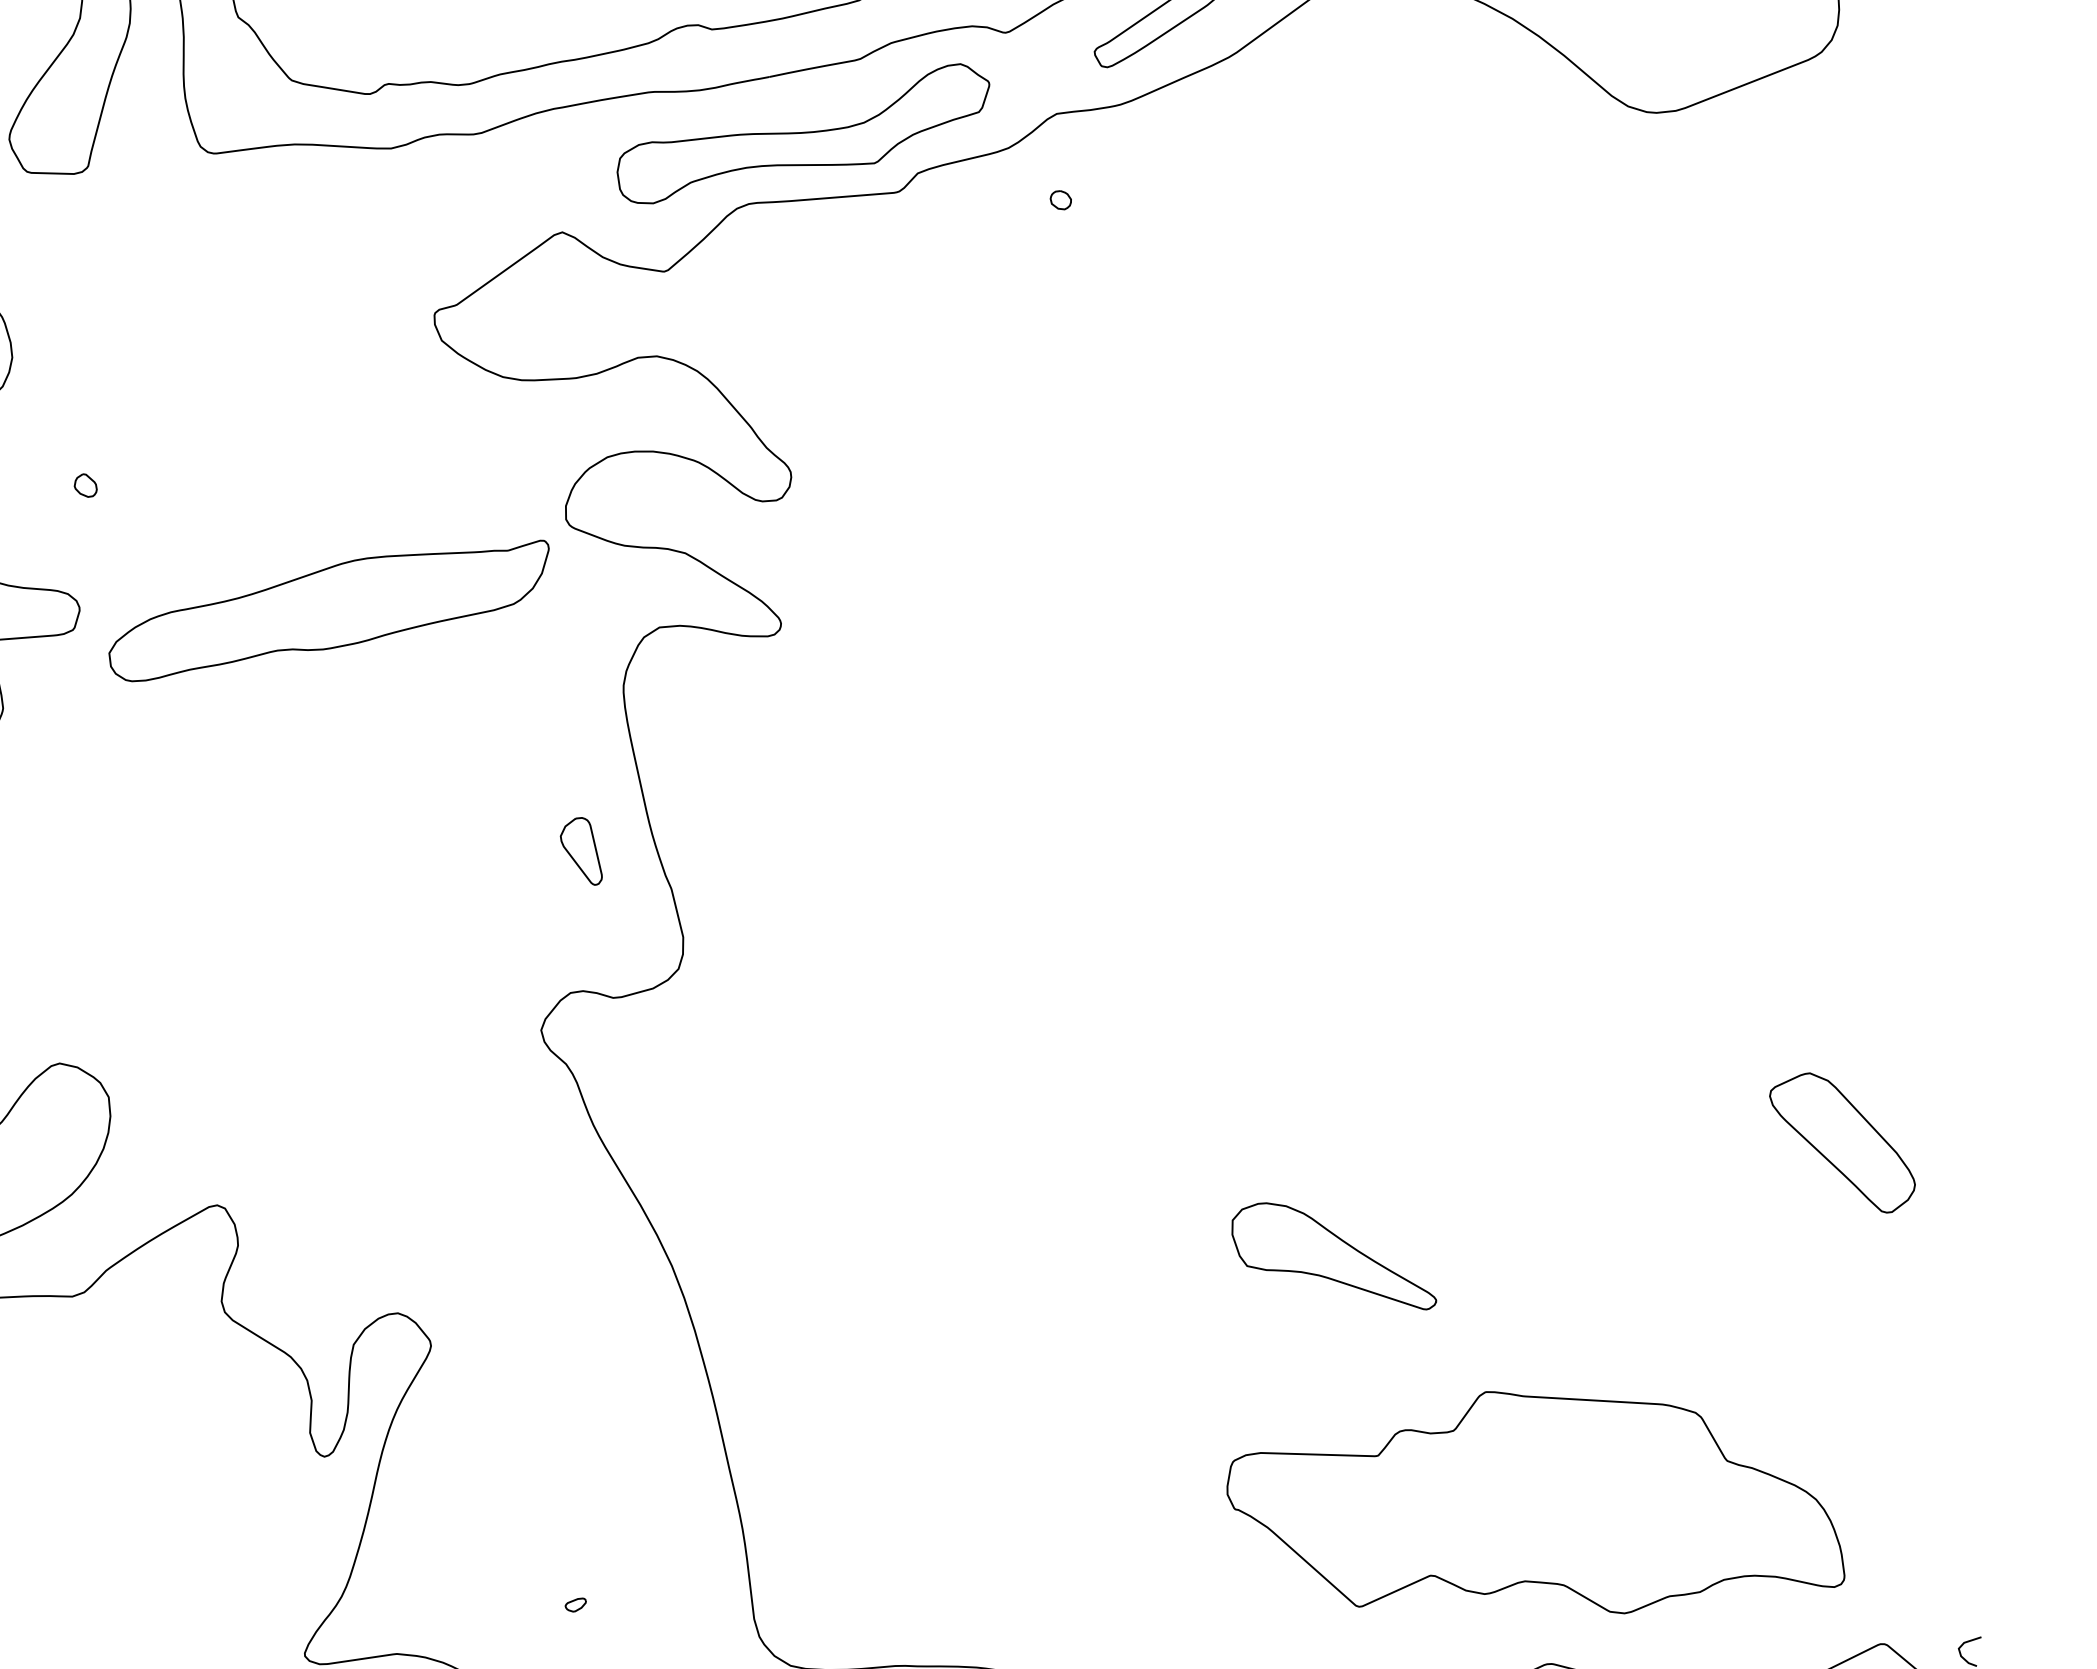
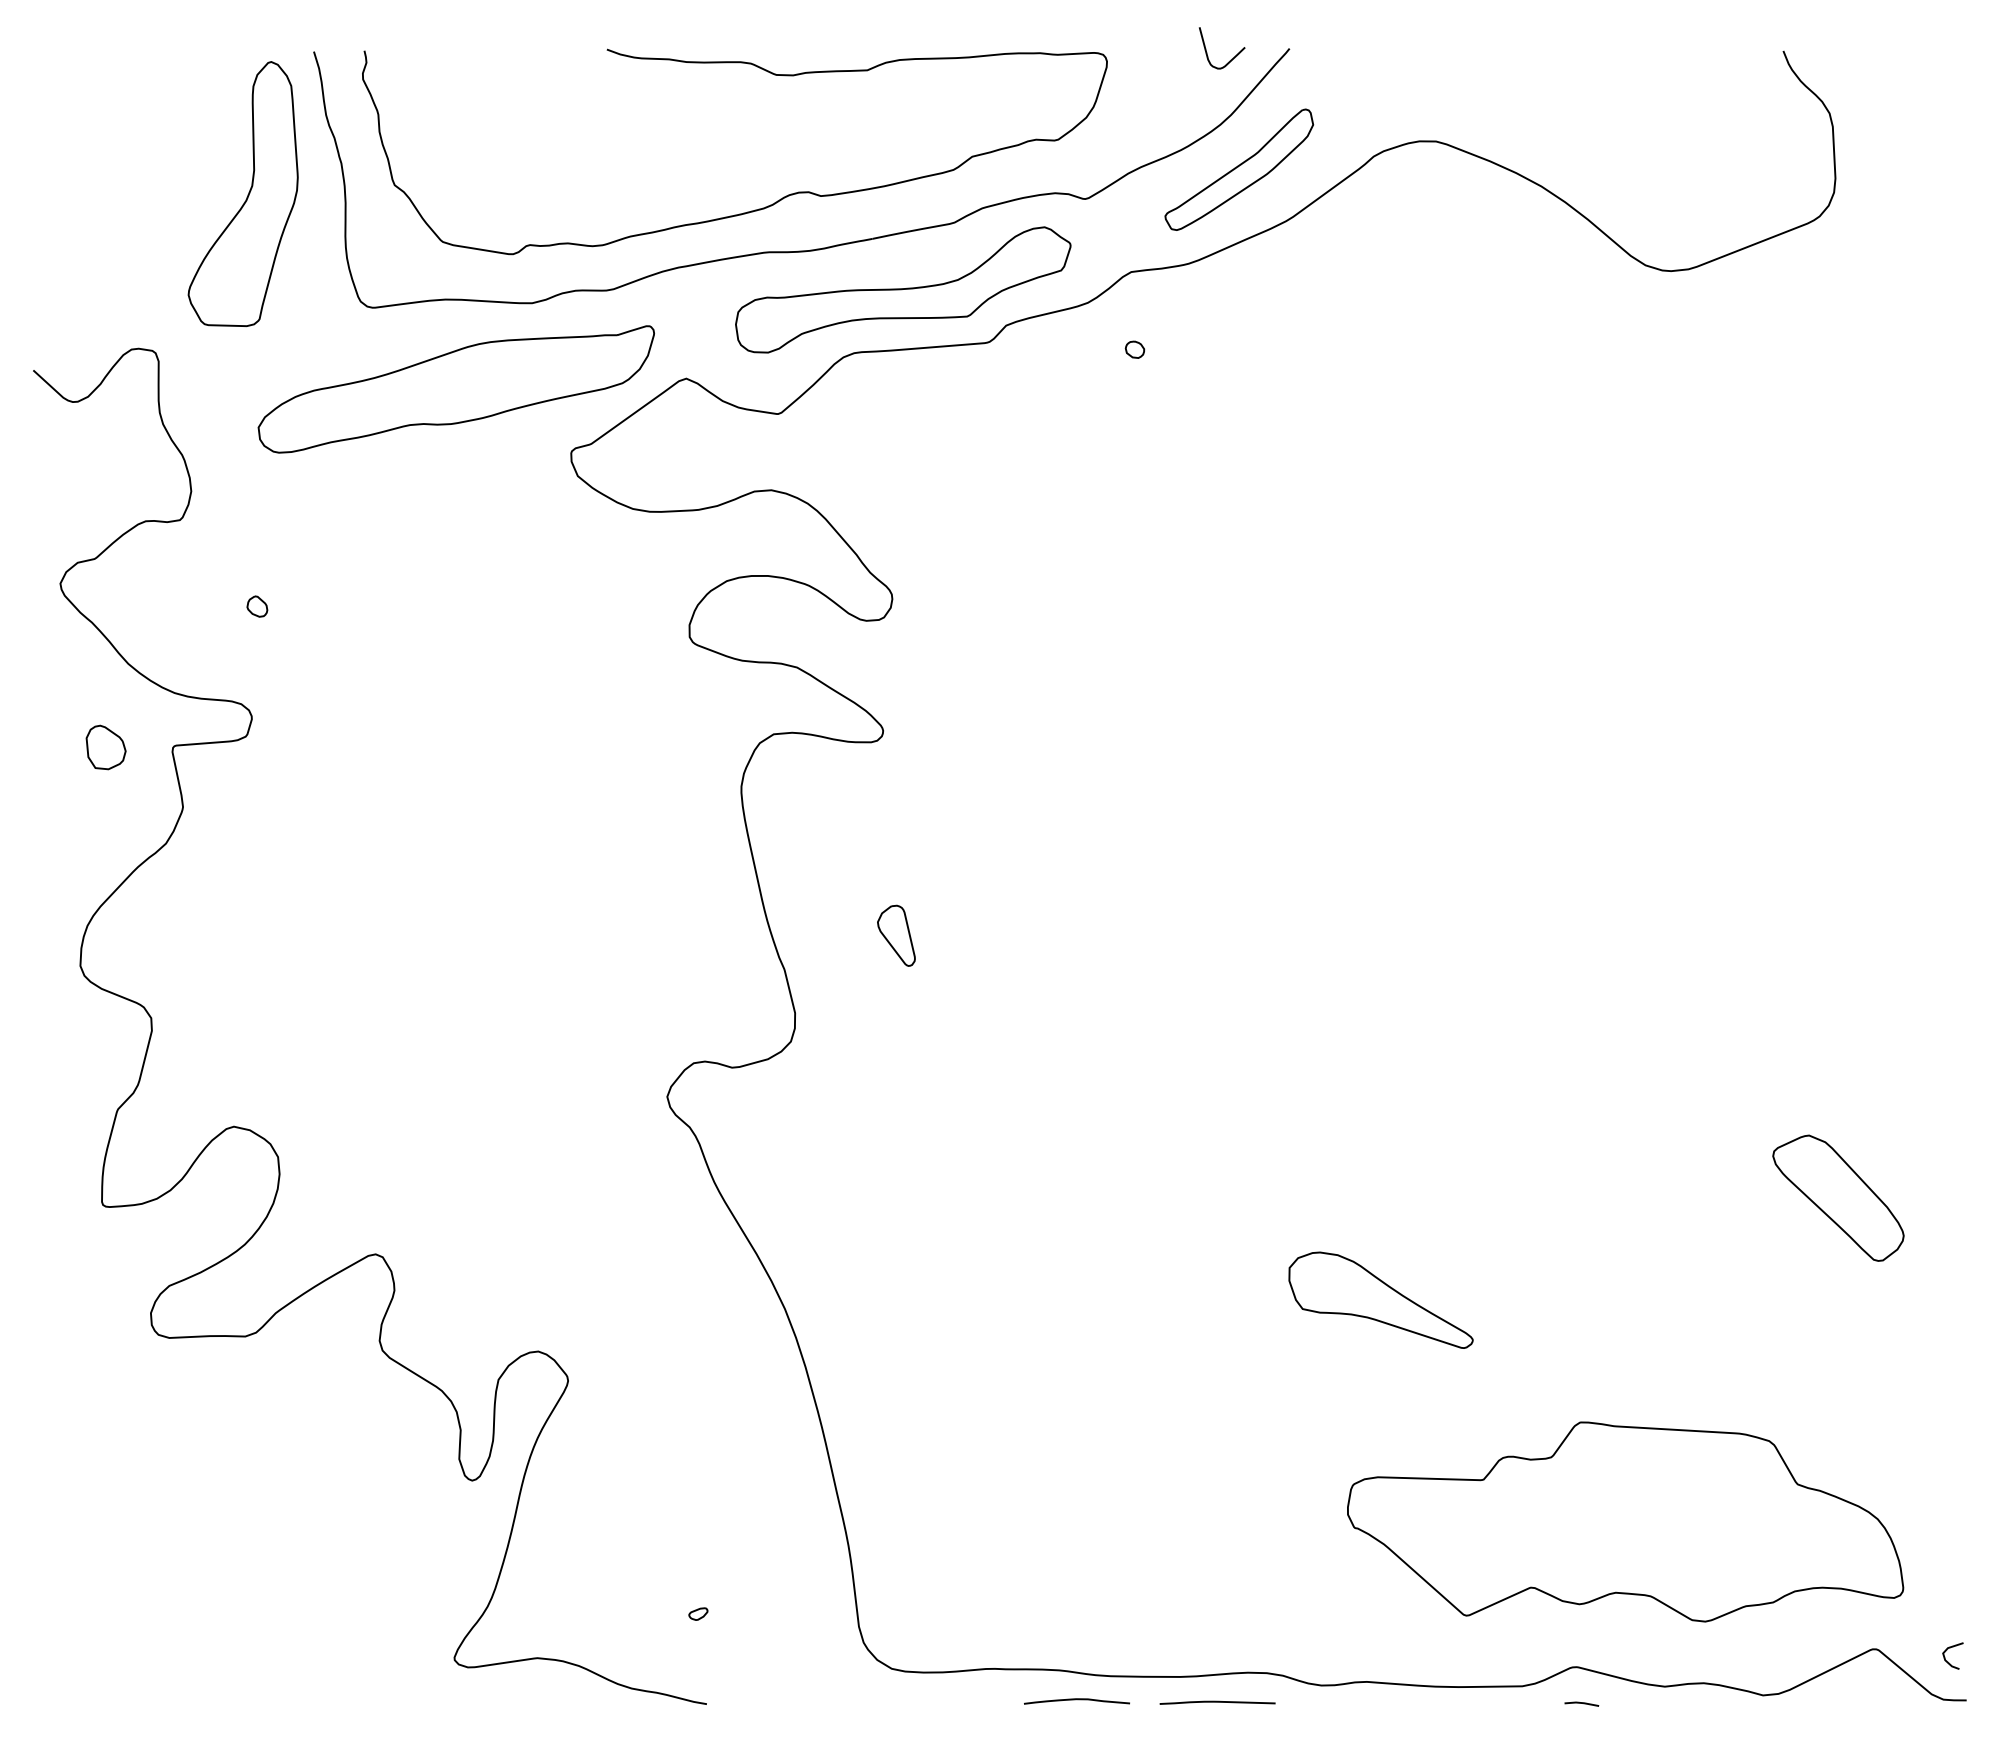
part: (328, 611) -> (455, 389), moved
part: (581, 851) -> (896, 935), moved
part: (1535, 1502) -> (1625, 1521), moved

